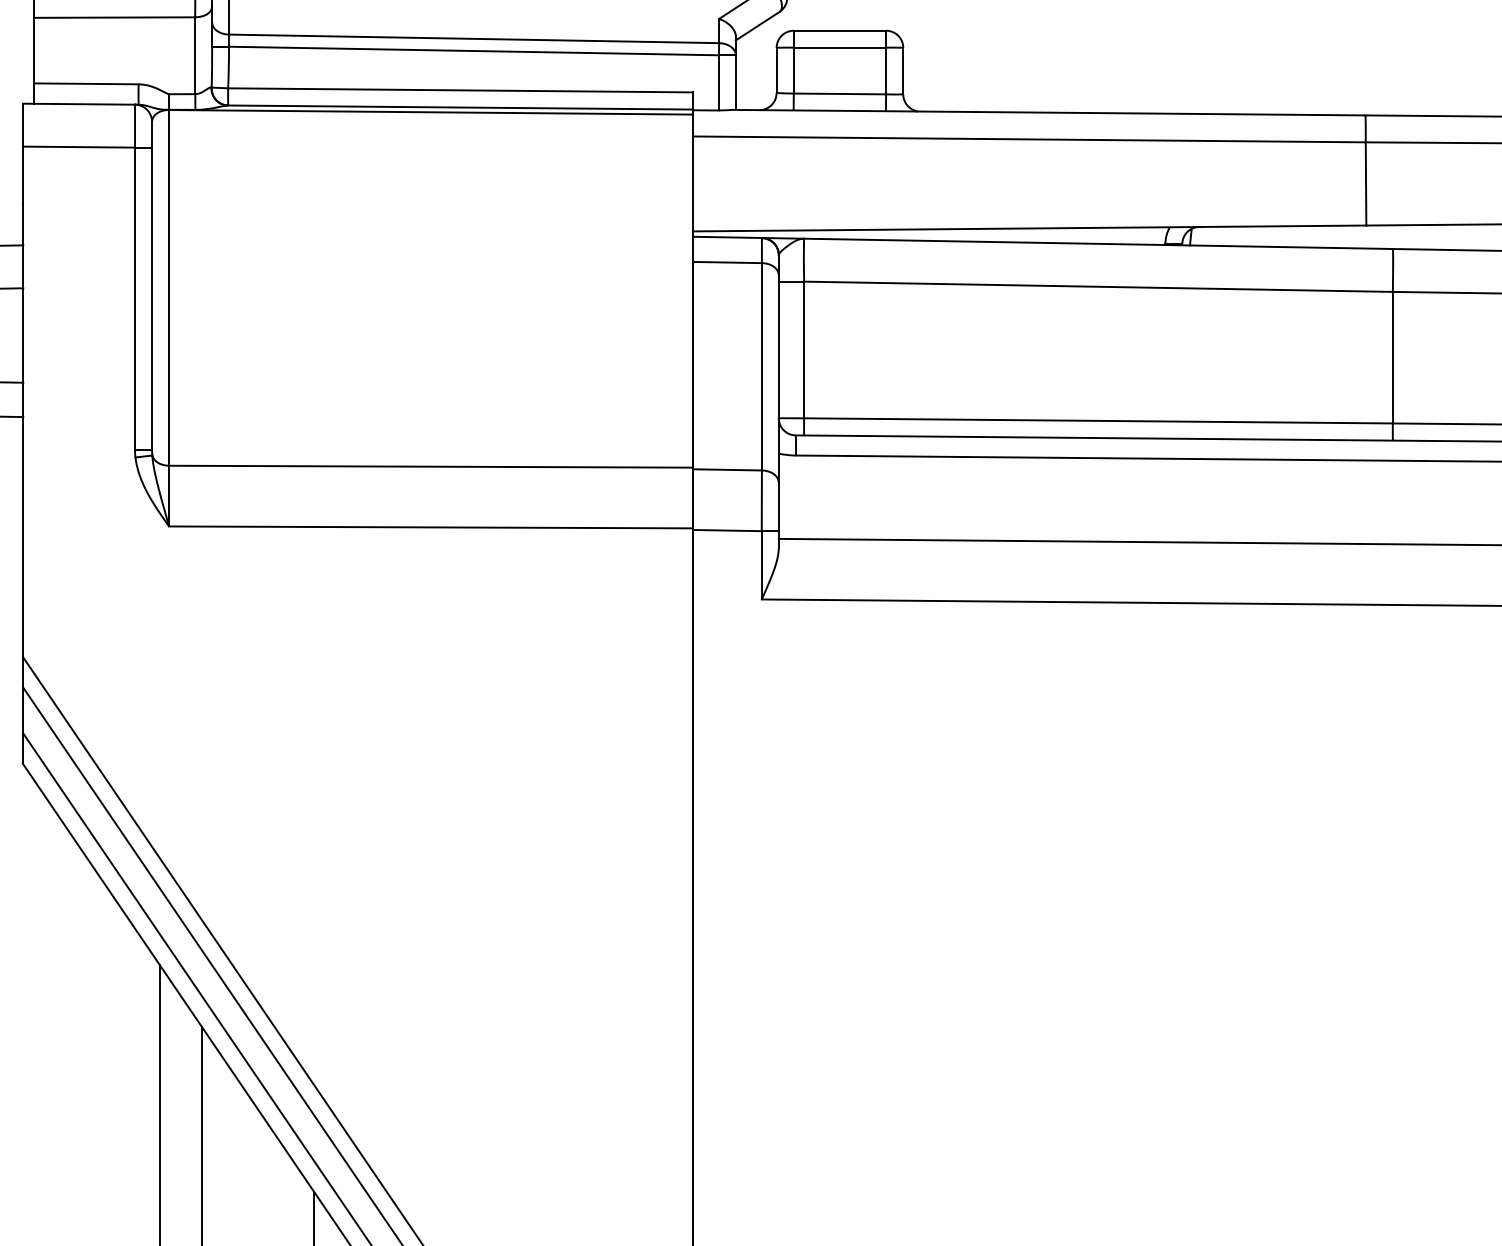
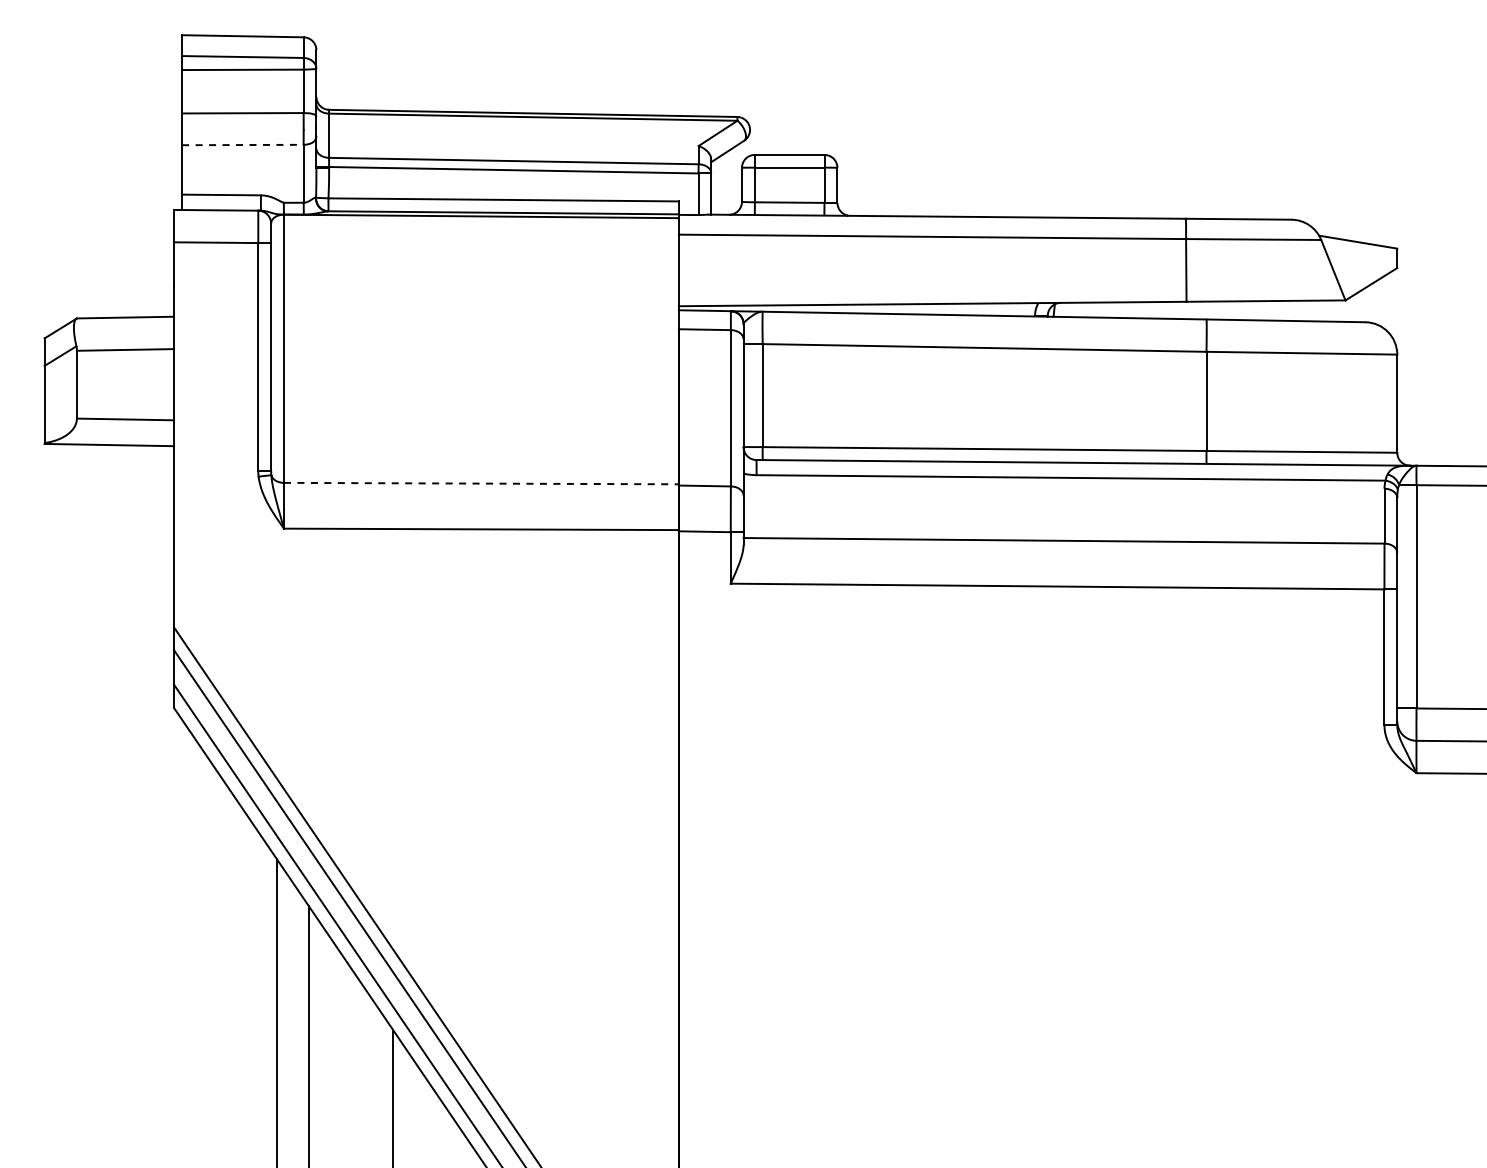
line: (114, 18) -> (242, 145), solid -> dashed
line: (431, 466) -> (481, 483), solid -> dashed

